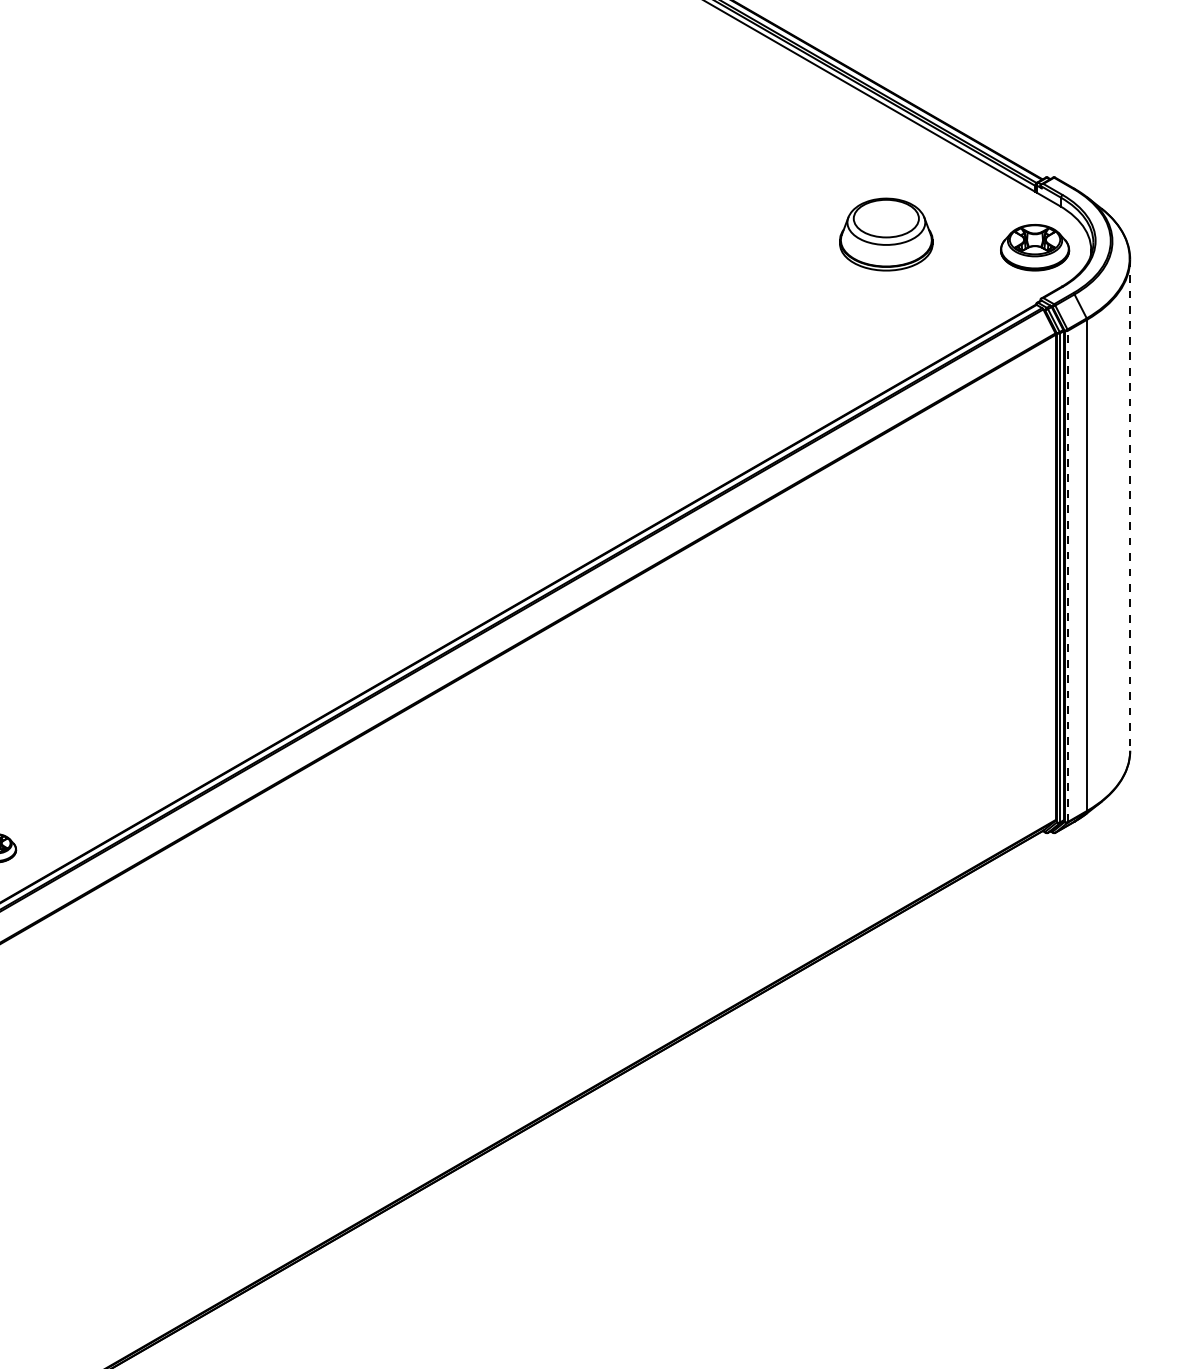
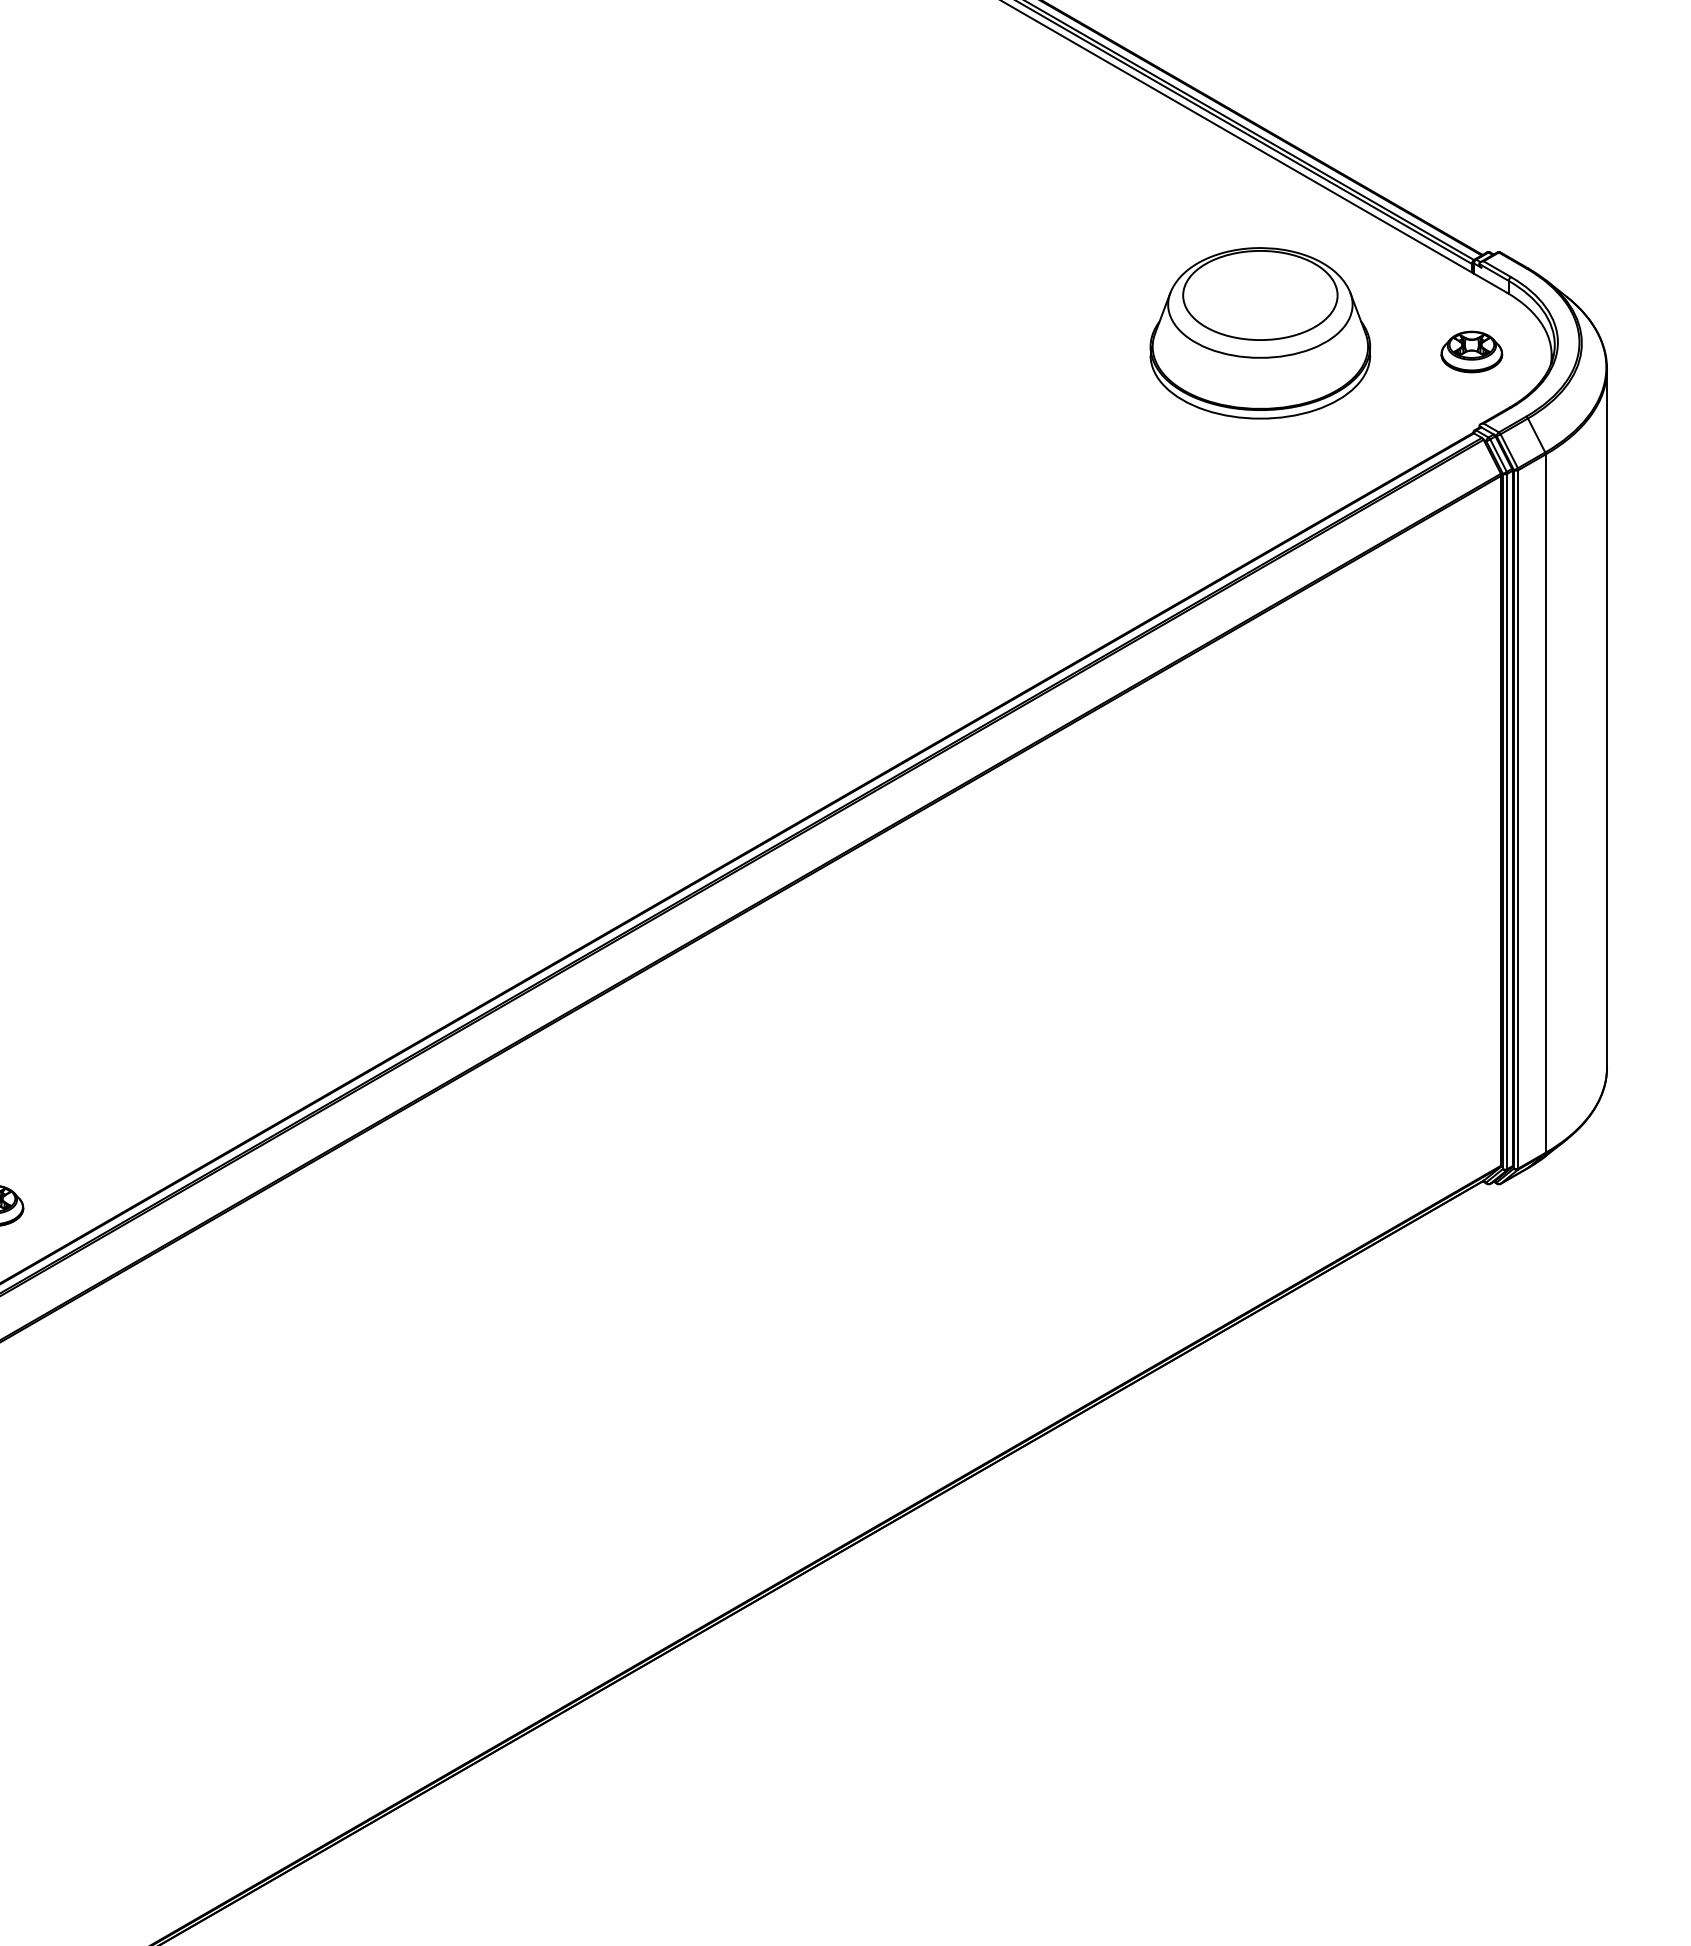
part: (886, 234) -> (1260, 333), size x1.67
part: (1034, 247) -> (1471, 351), size x0.62
line: (1130, 505) -> (1607, 718), dashed -> solid
line: (1067, 575) -> (1518, 818), dashed -> solid

